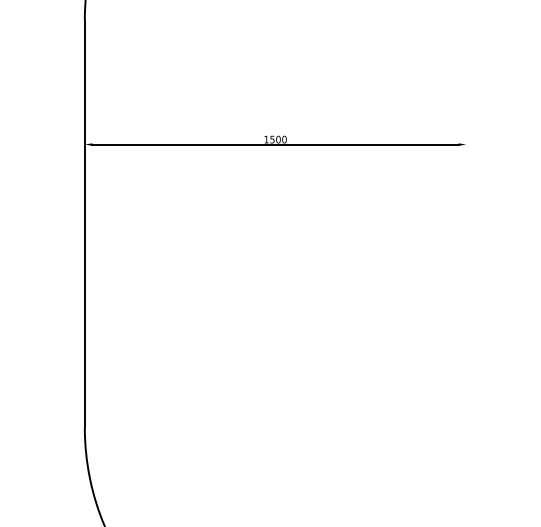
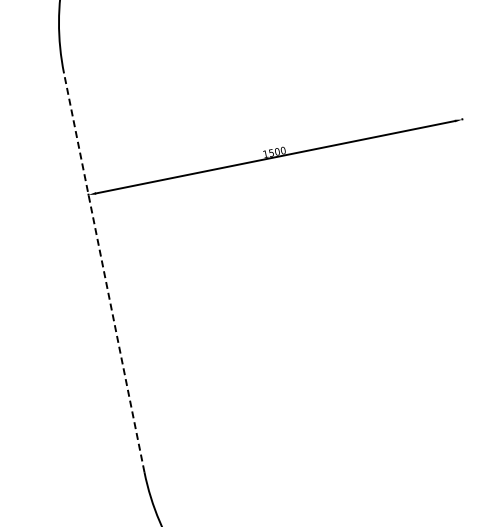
line: (84, 223) -> (103, 272), solid -> dashed

